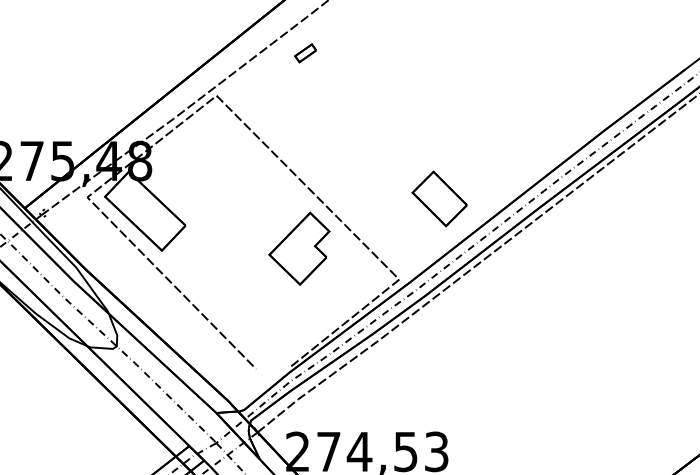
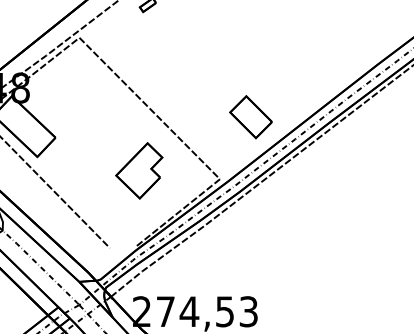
part: (299, 248) -> (139, 170), moved

